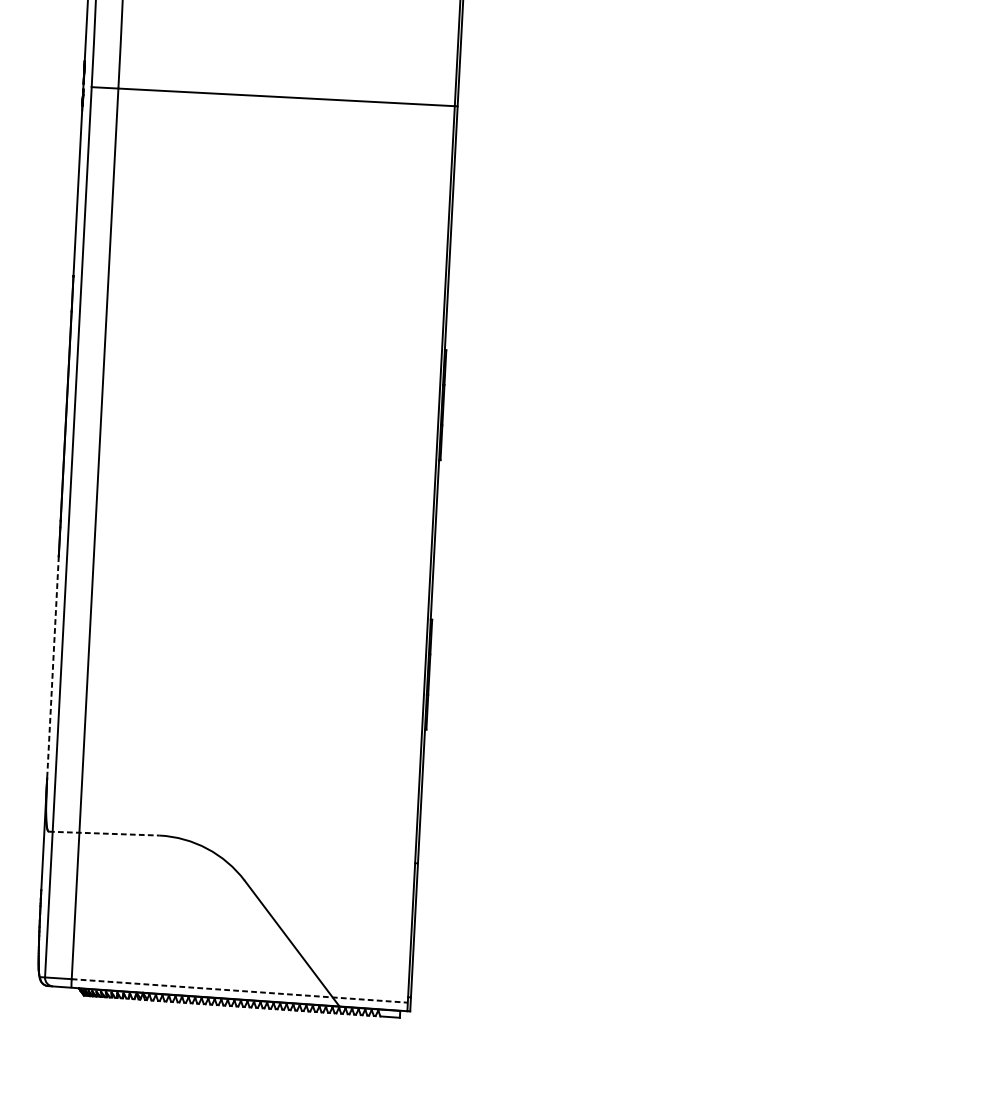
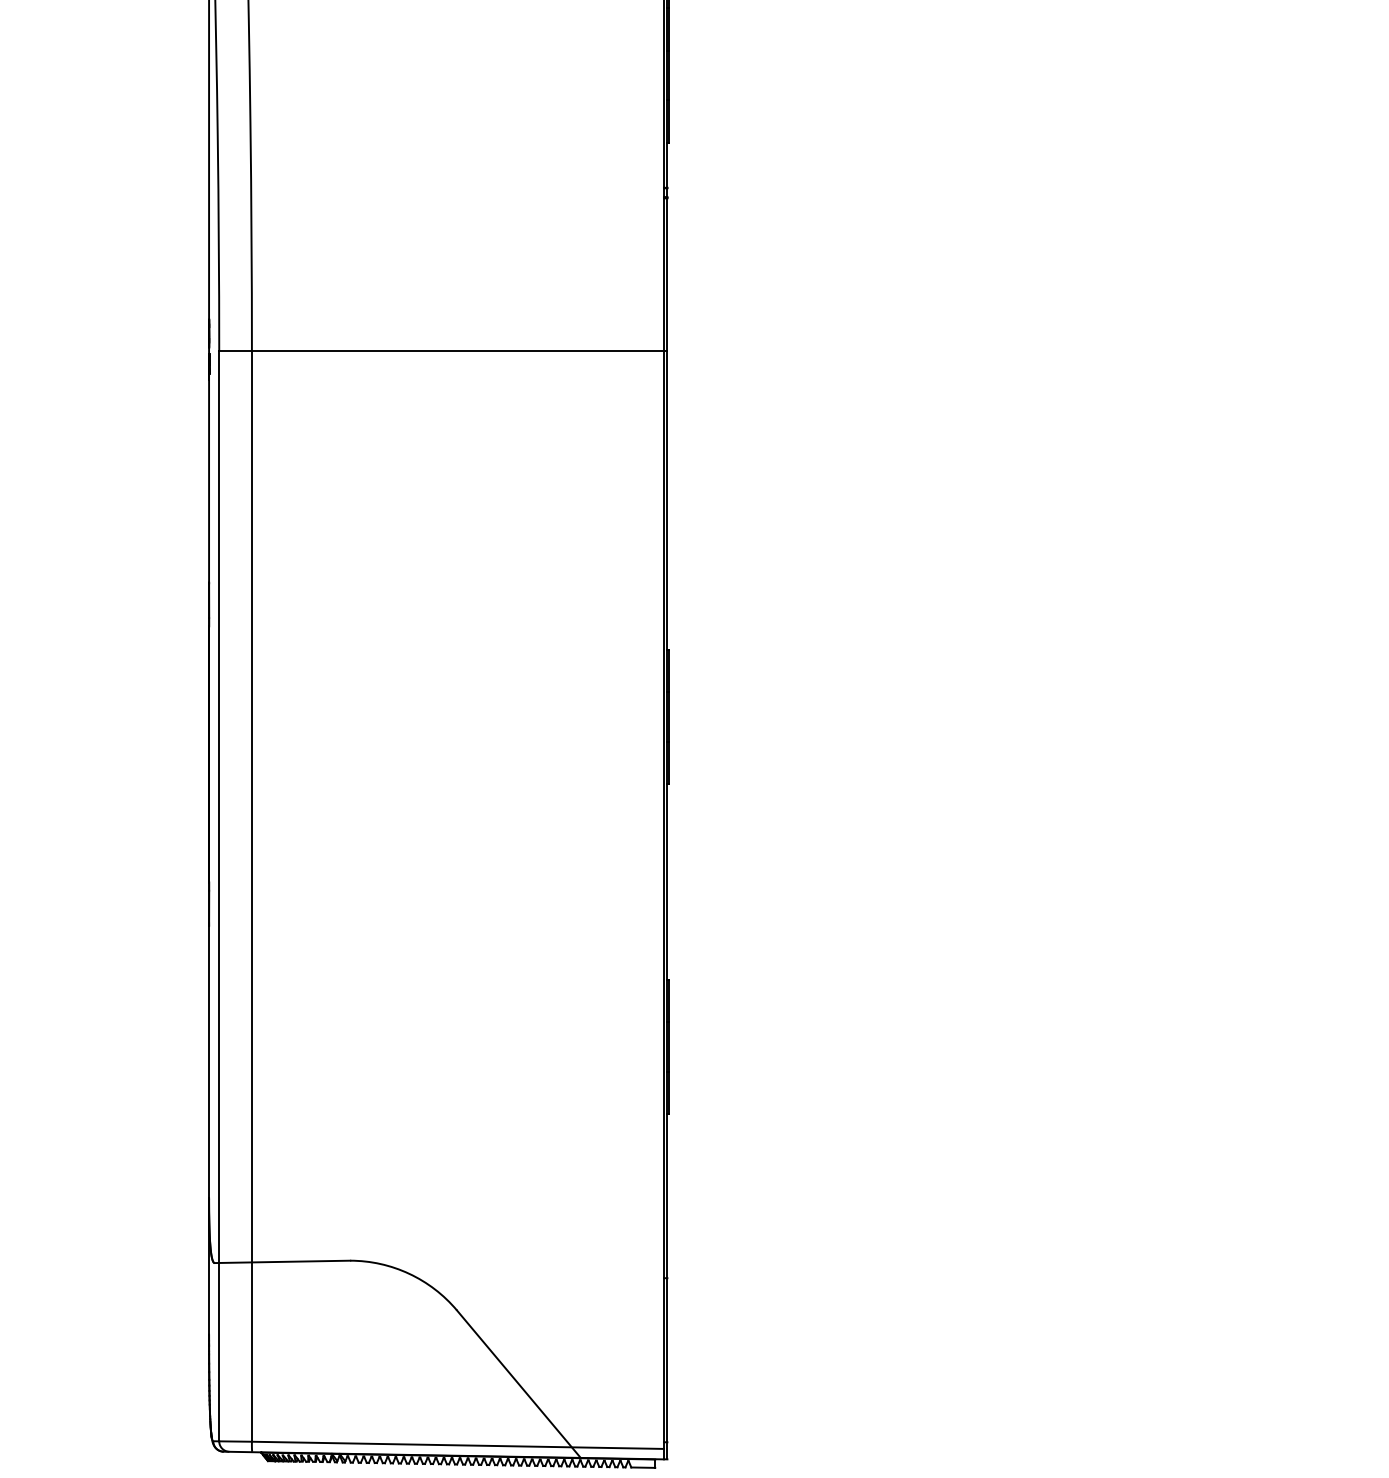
line: (53, 666) -> (209, 1061), dashed -> solid
line: (104, 833) -> (282, 1261), dashed -> solid
line: (240, 991) -> (458, 1445), dashed -> solid

